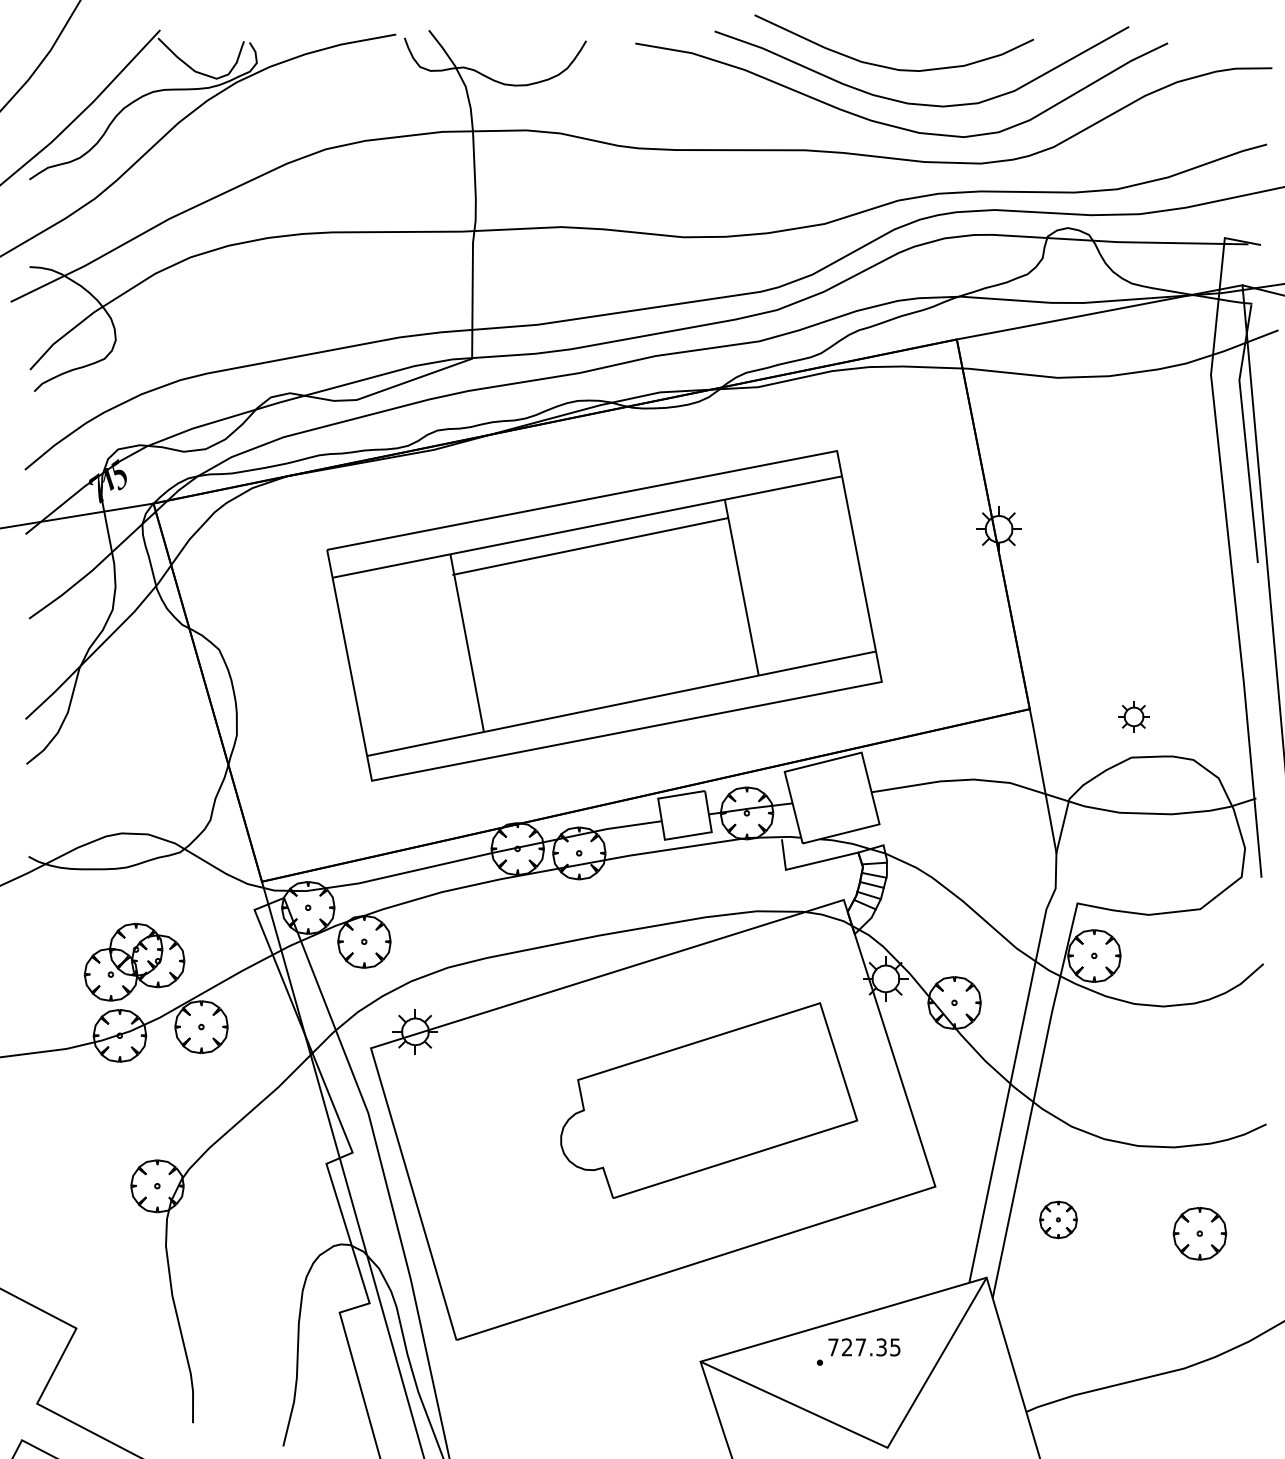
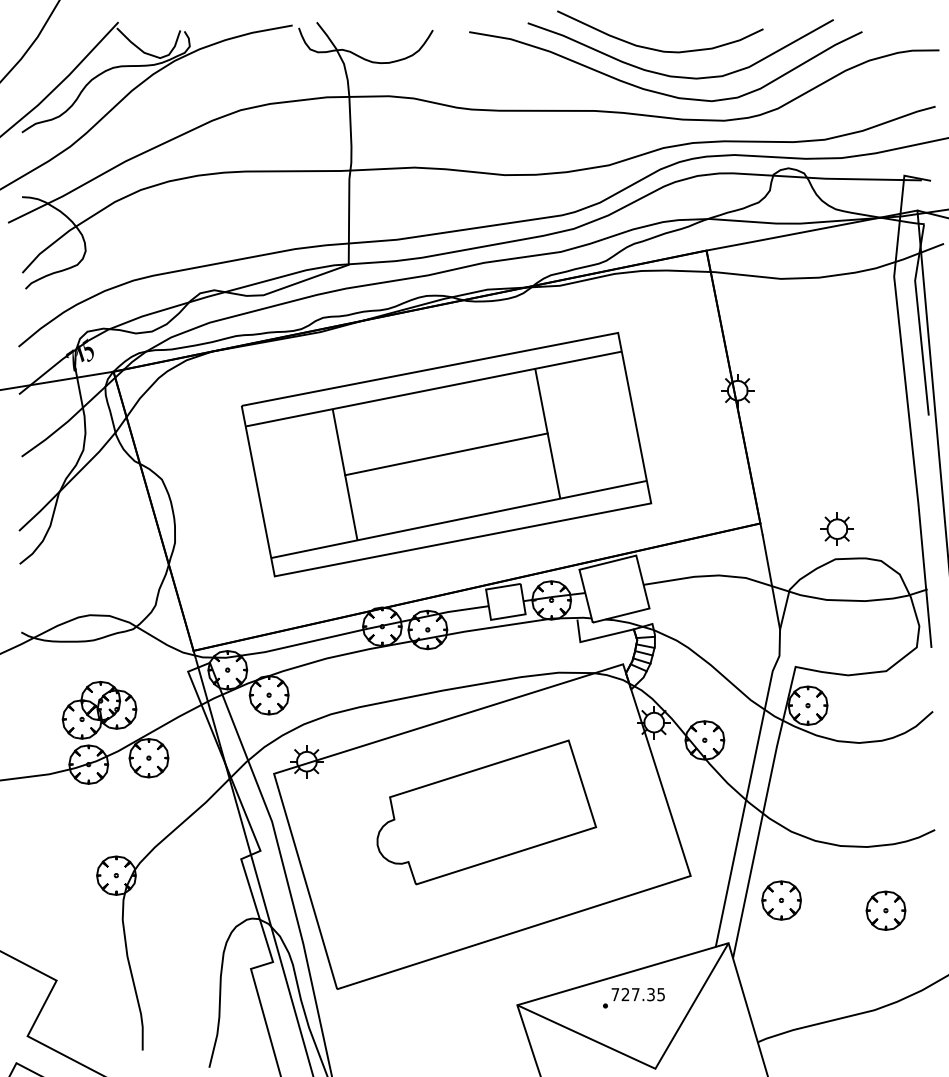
line: (590, 546) -> (446, 454), moved
part: (1133, 716) -> (836, 528), size x1.43
part: (709, 1100) -> (487, 812), moved
part: (1058, 1219) -> (781, 900), size x1.43

